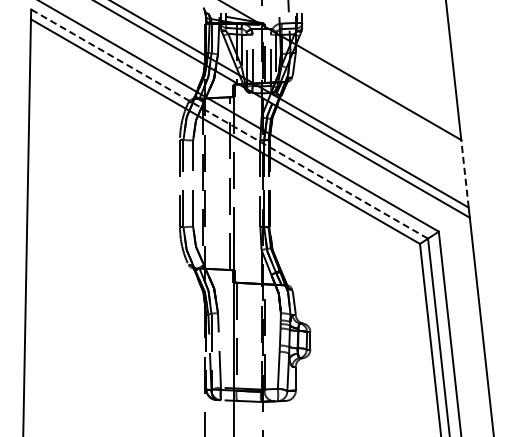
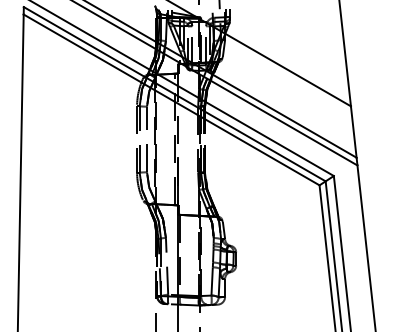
line: (229, 123) -> (174, 93), dashed -> solid
line: (465, 173) -> (354, 131), dashed -> solid

